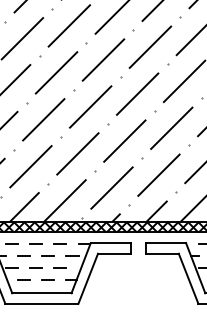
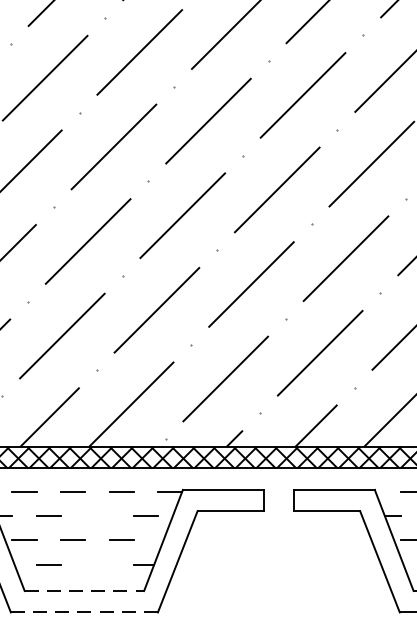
line: (47, 255) -> (95, 514), removed
line: (47, 279) -> (95, 563), removed
line: (41, 293) -> (83, 591), solid -> dashed
line: (41, 303) -> (83, 611), solid -> dashed

